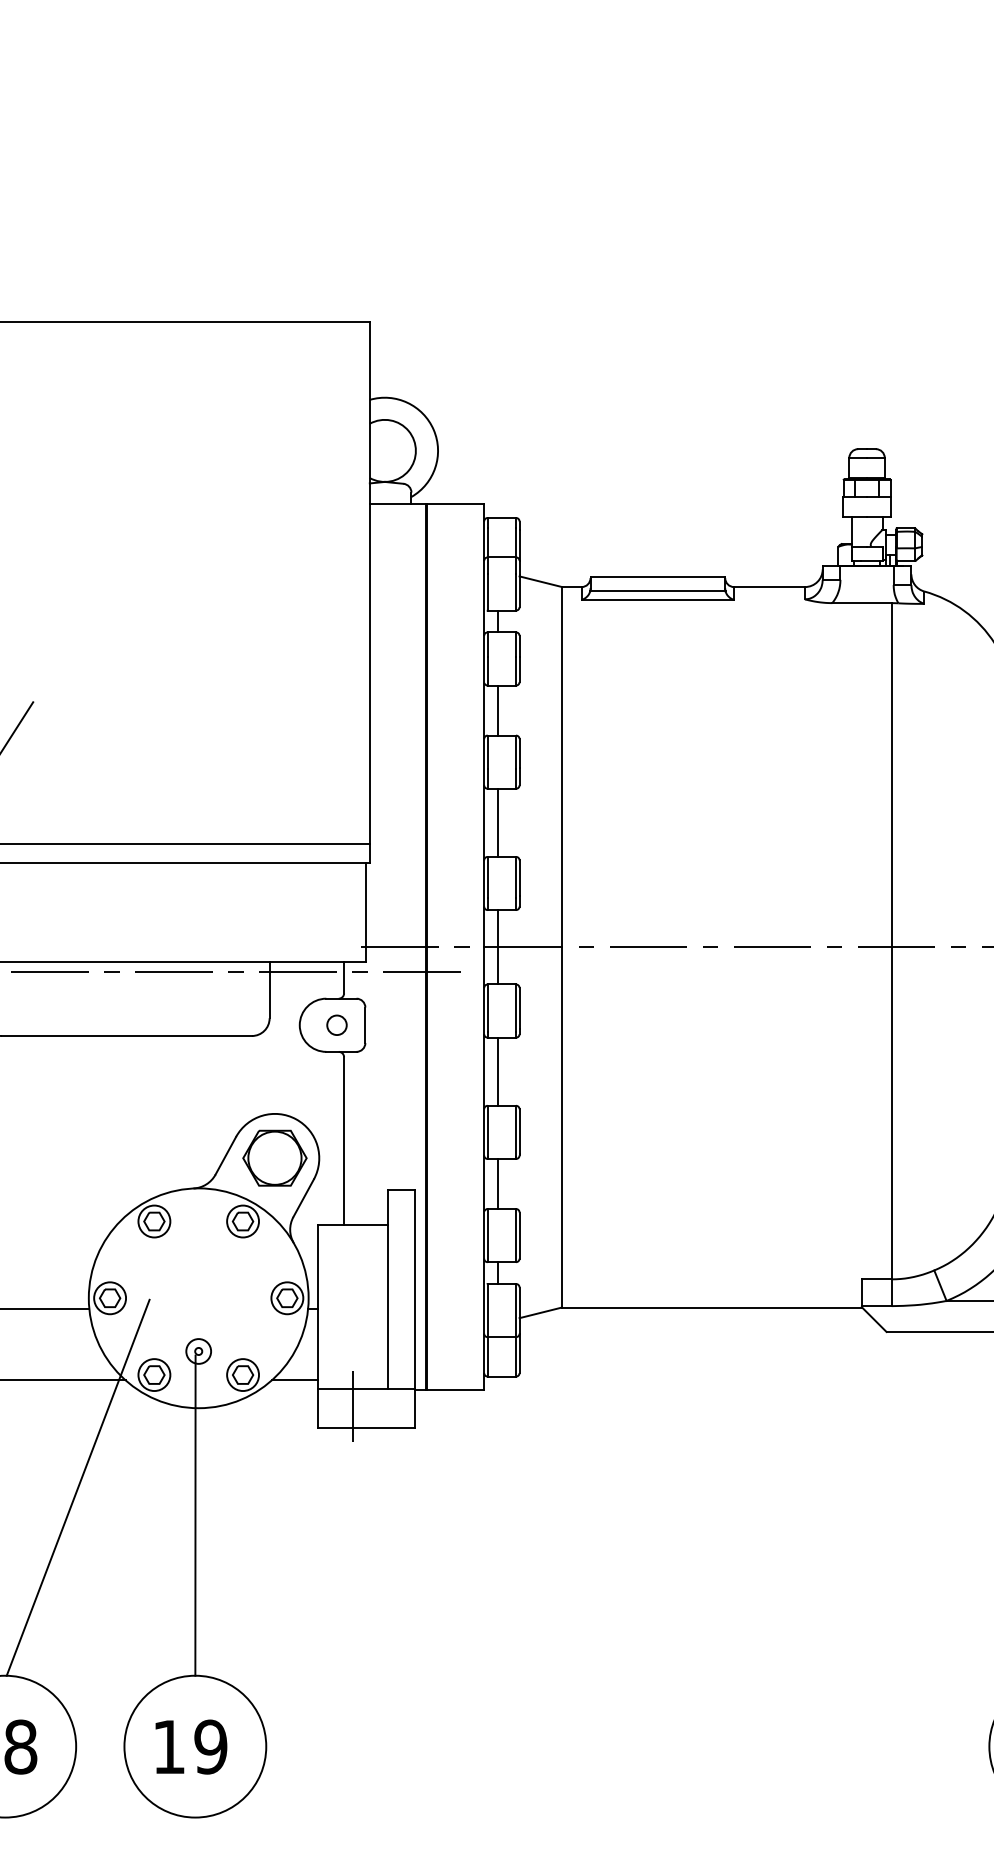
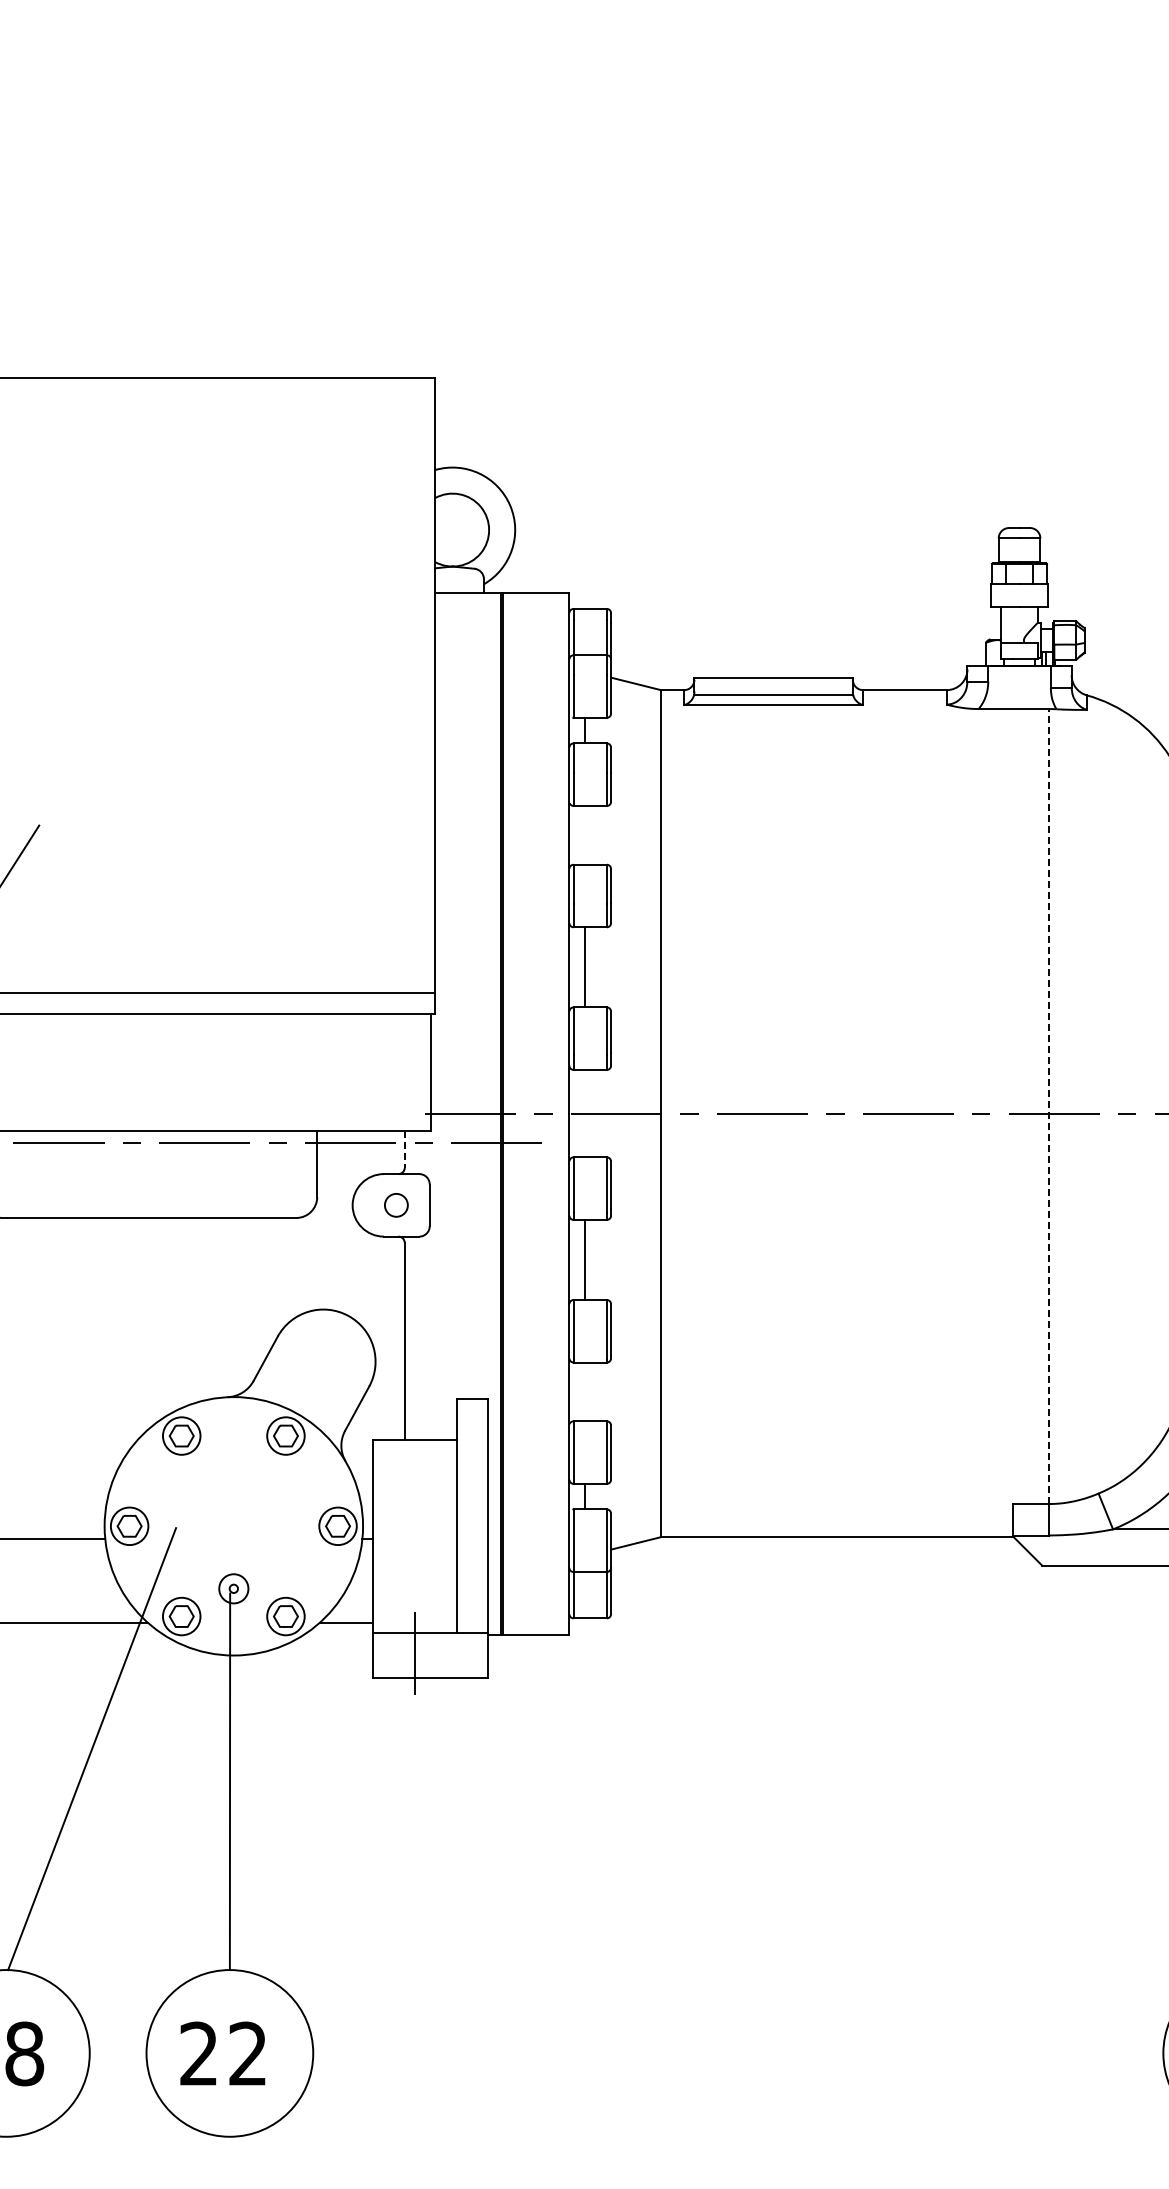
line: (497, 709) -> (585, 834), removed
line: (891, 941) -> (1048, 1106), solid -> dashed
line: (497, 947) -> (585, 1113), removed
line: (343, 977) -> (404, 1149), solid -> dashed
part: (274, 1158) -> (323, 1361), removed
line: (497, 1183) -> (585, 1391), removed
text: (189, 1746) -> (223, 2053), 19 -> 22

